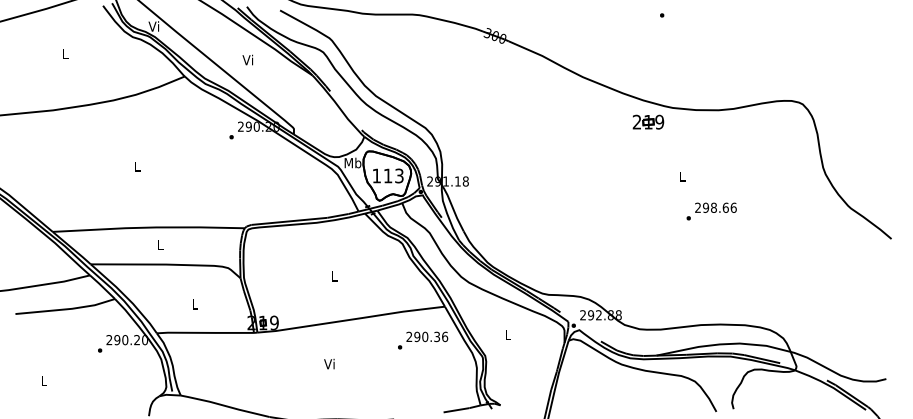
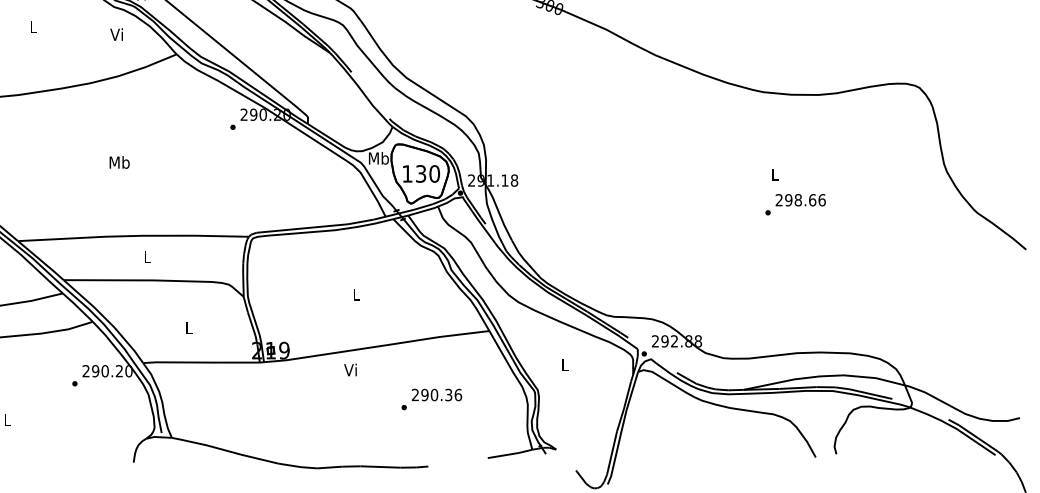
text: (247, 59) -> (116, 33), moved
part: (648, 121) -> (734, 108), removed
text: (137, 166) -> (119, 162), L -> Mb
text: (393, 175) -> (427, 173), 113 -> 130
text: (711, 211) -> (795, 204), moved
text: (423, 340) -> (432, 399), moved
text: (329, 363) -> (350, 369), moved

